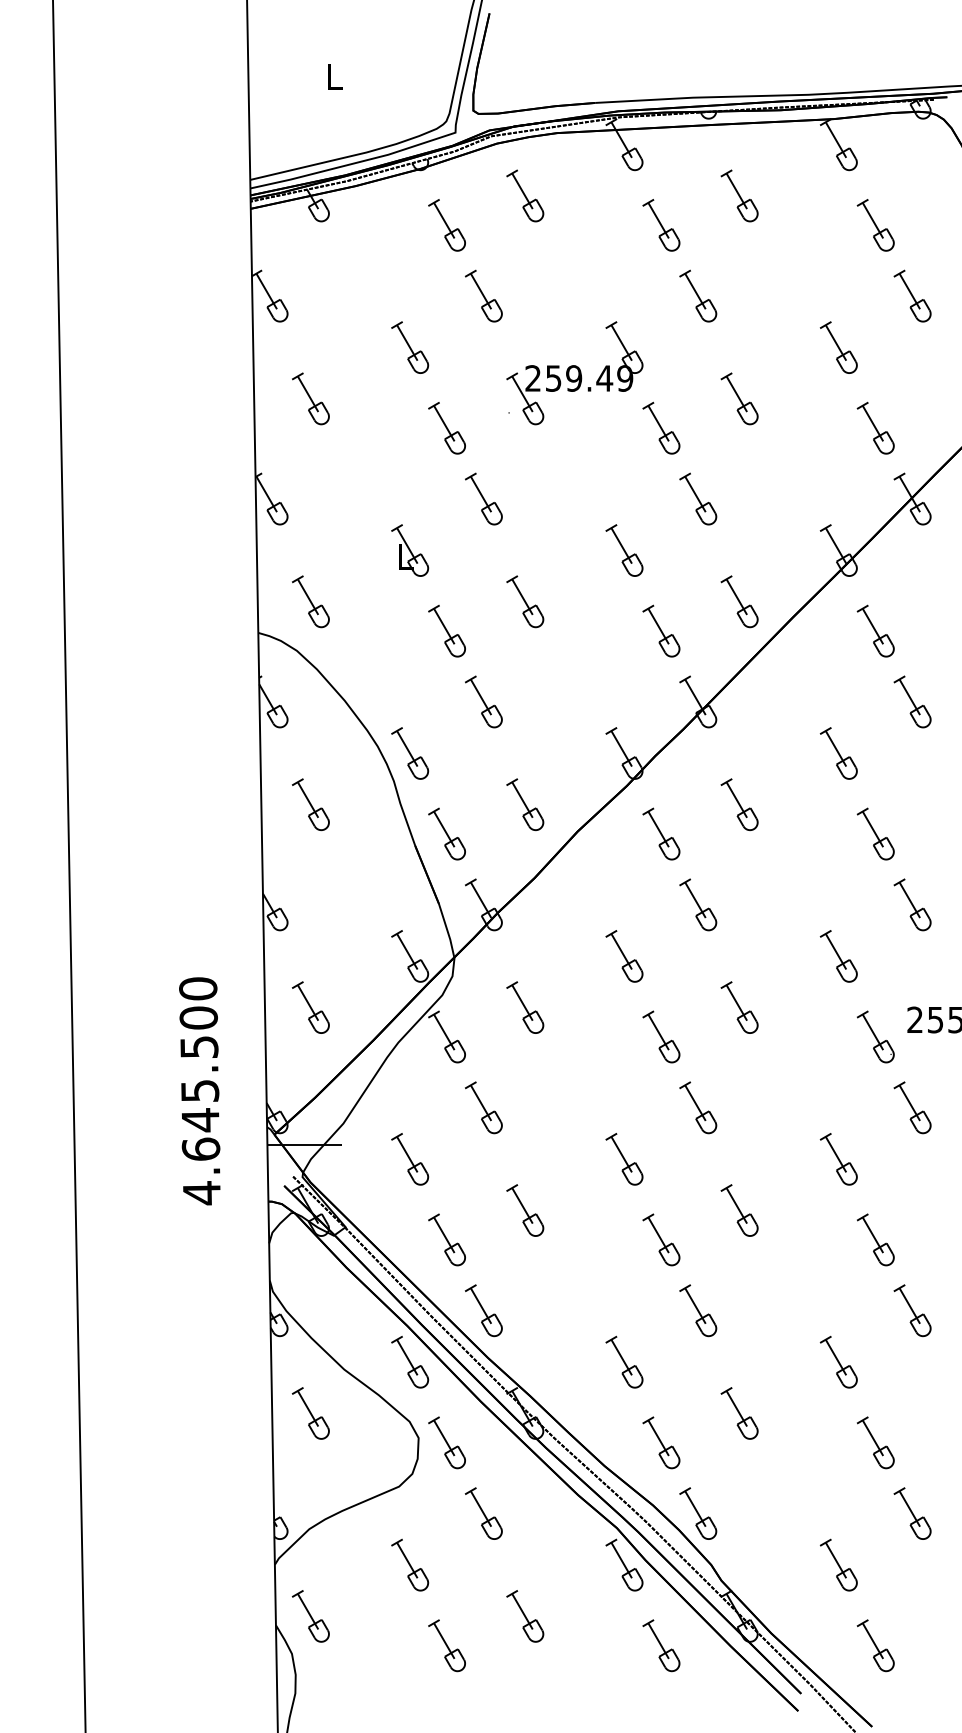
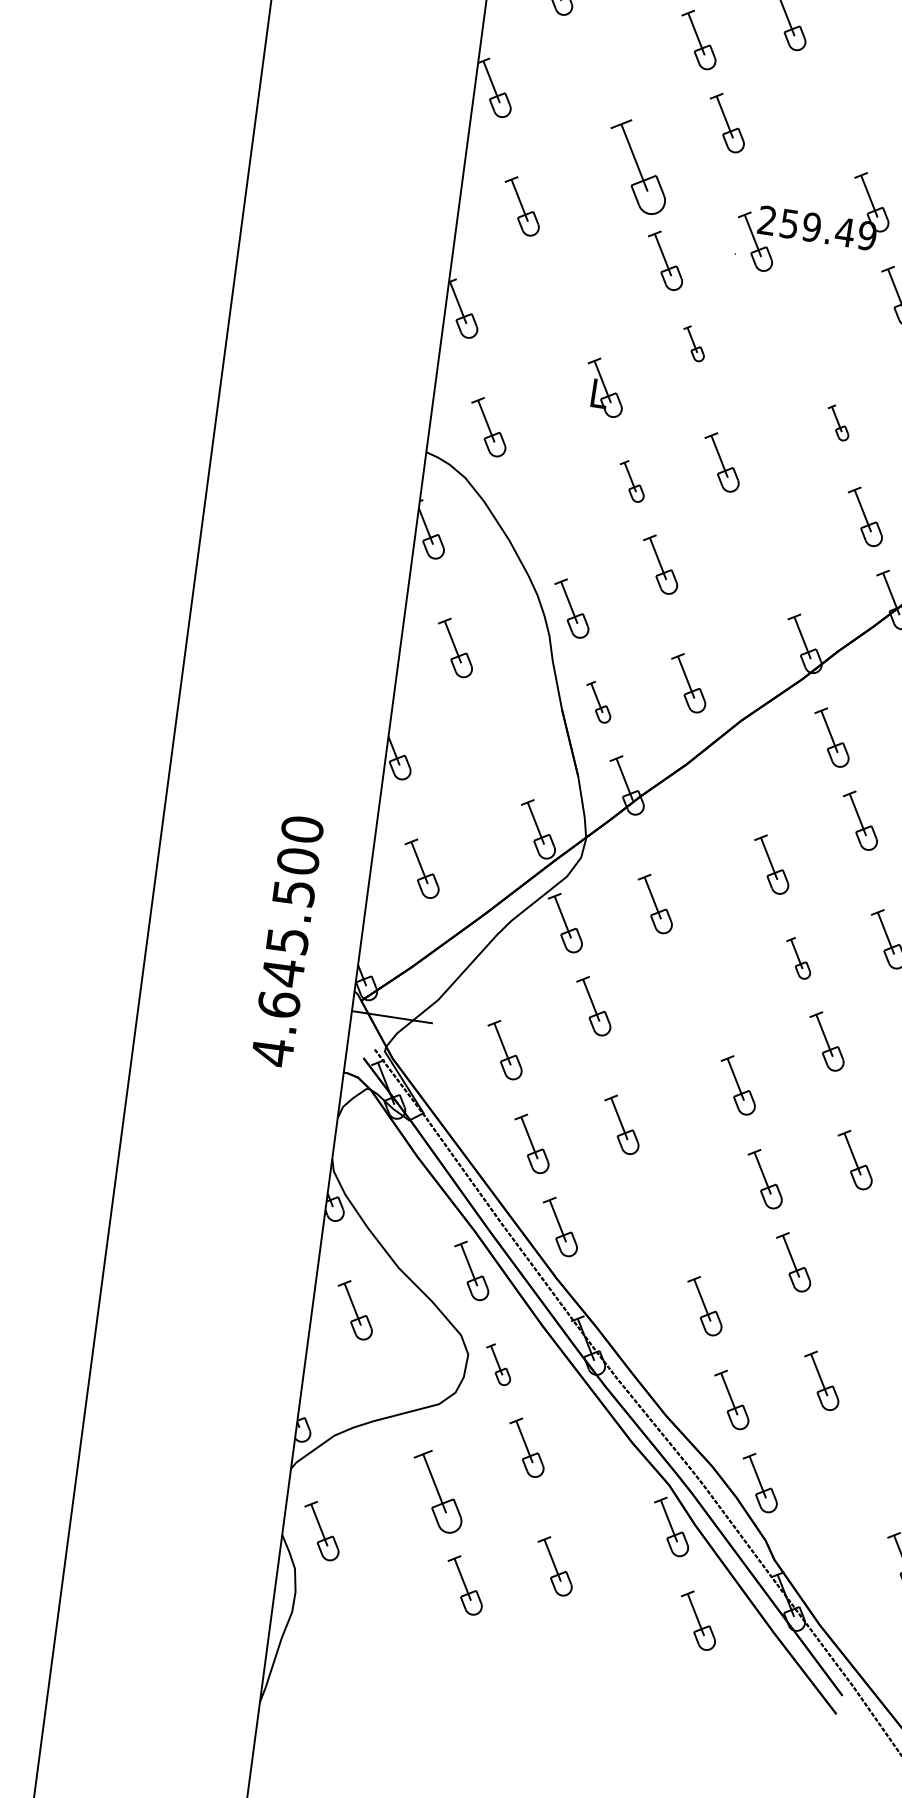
part: (410, 347) -> (638, 166), size x1.6
part: (483, 498) -> (693, 342), size x0.6
part: (624, 550) -> (838, 422), size x0.6
part: (446, 630) -> (631, 480), size x0.7
part: (446, 833) -> (598, 701), size x0.7
part: (661, 1036) -> (798, 957), size x0.7
part: (446, 1442) -> (497, 1364), size x0.7
part: (410, 1564) -> (438, 1490), size x1.4

